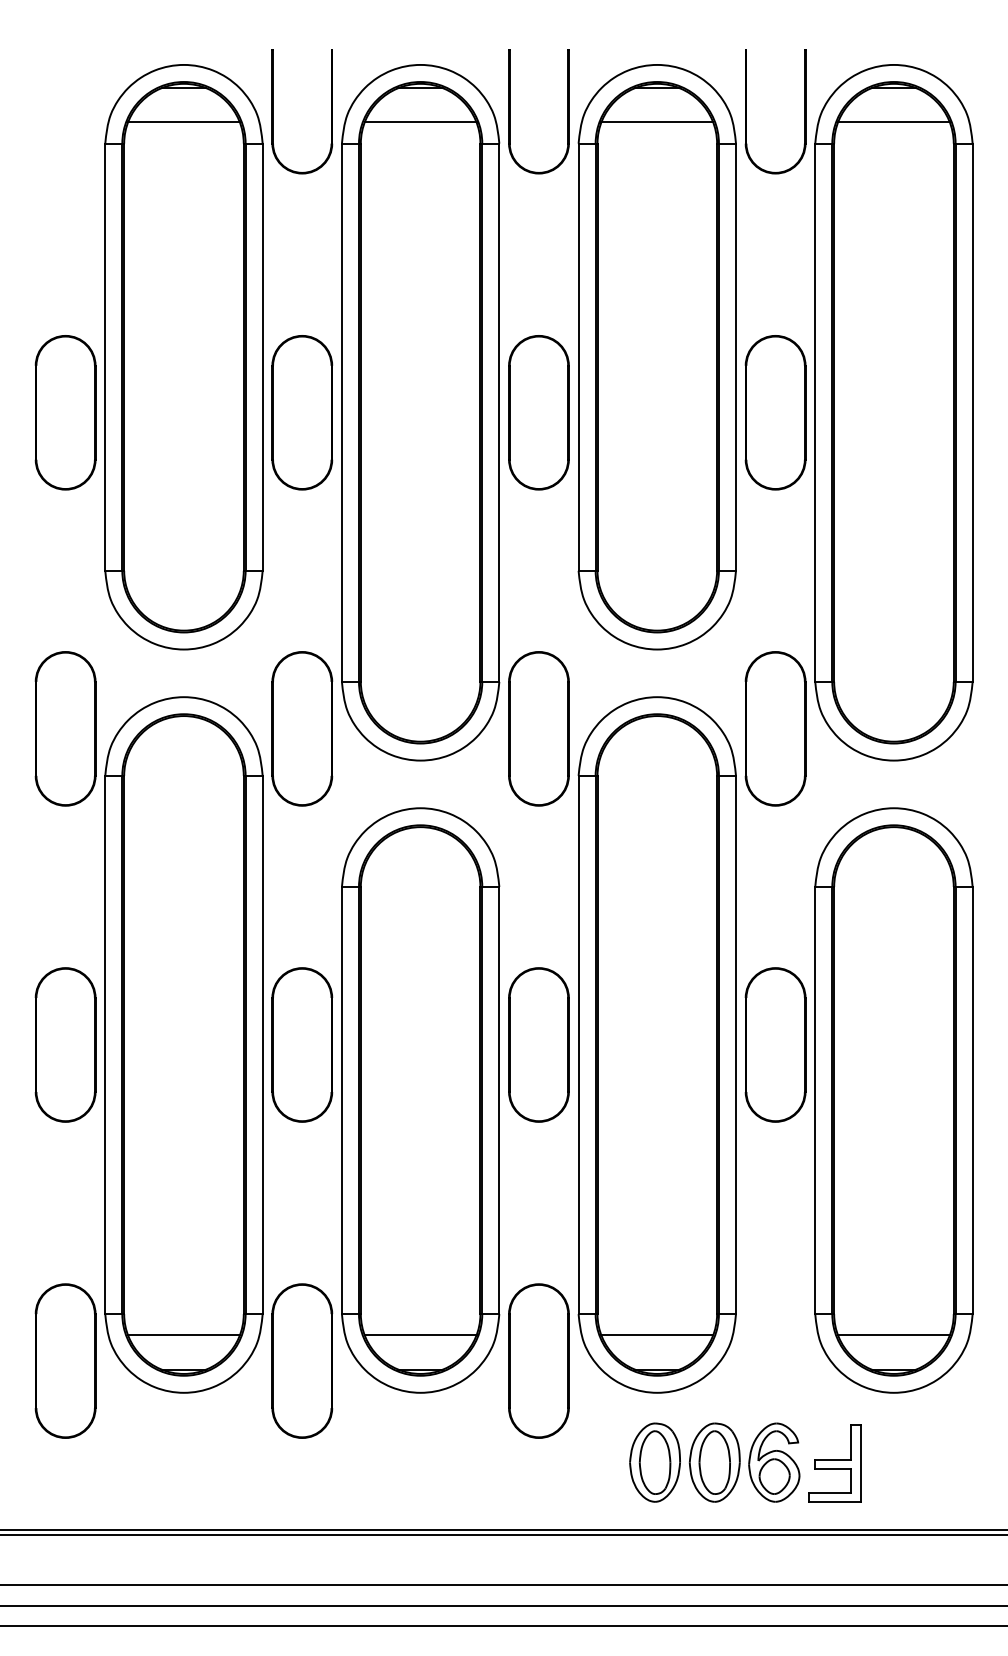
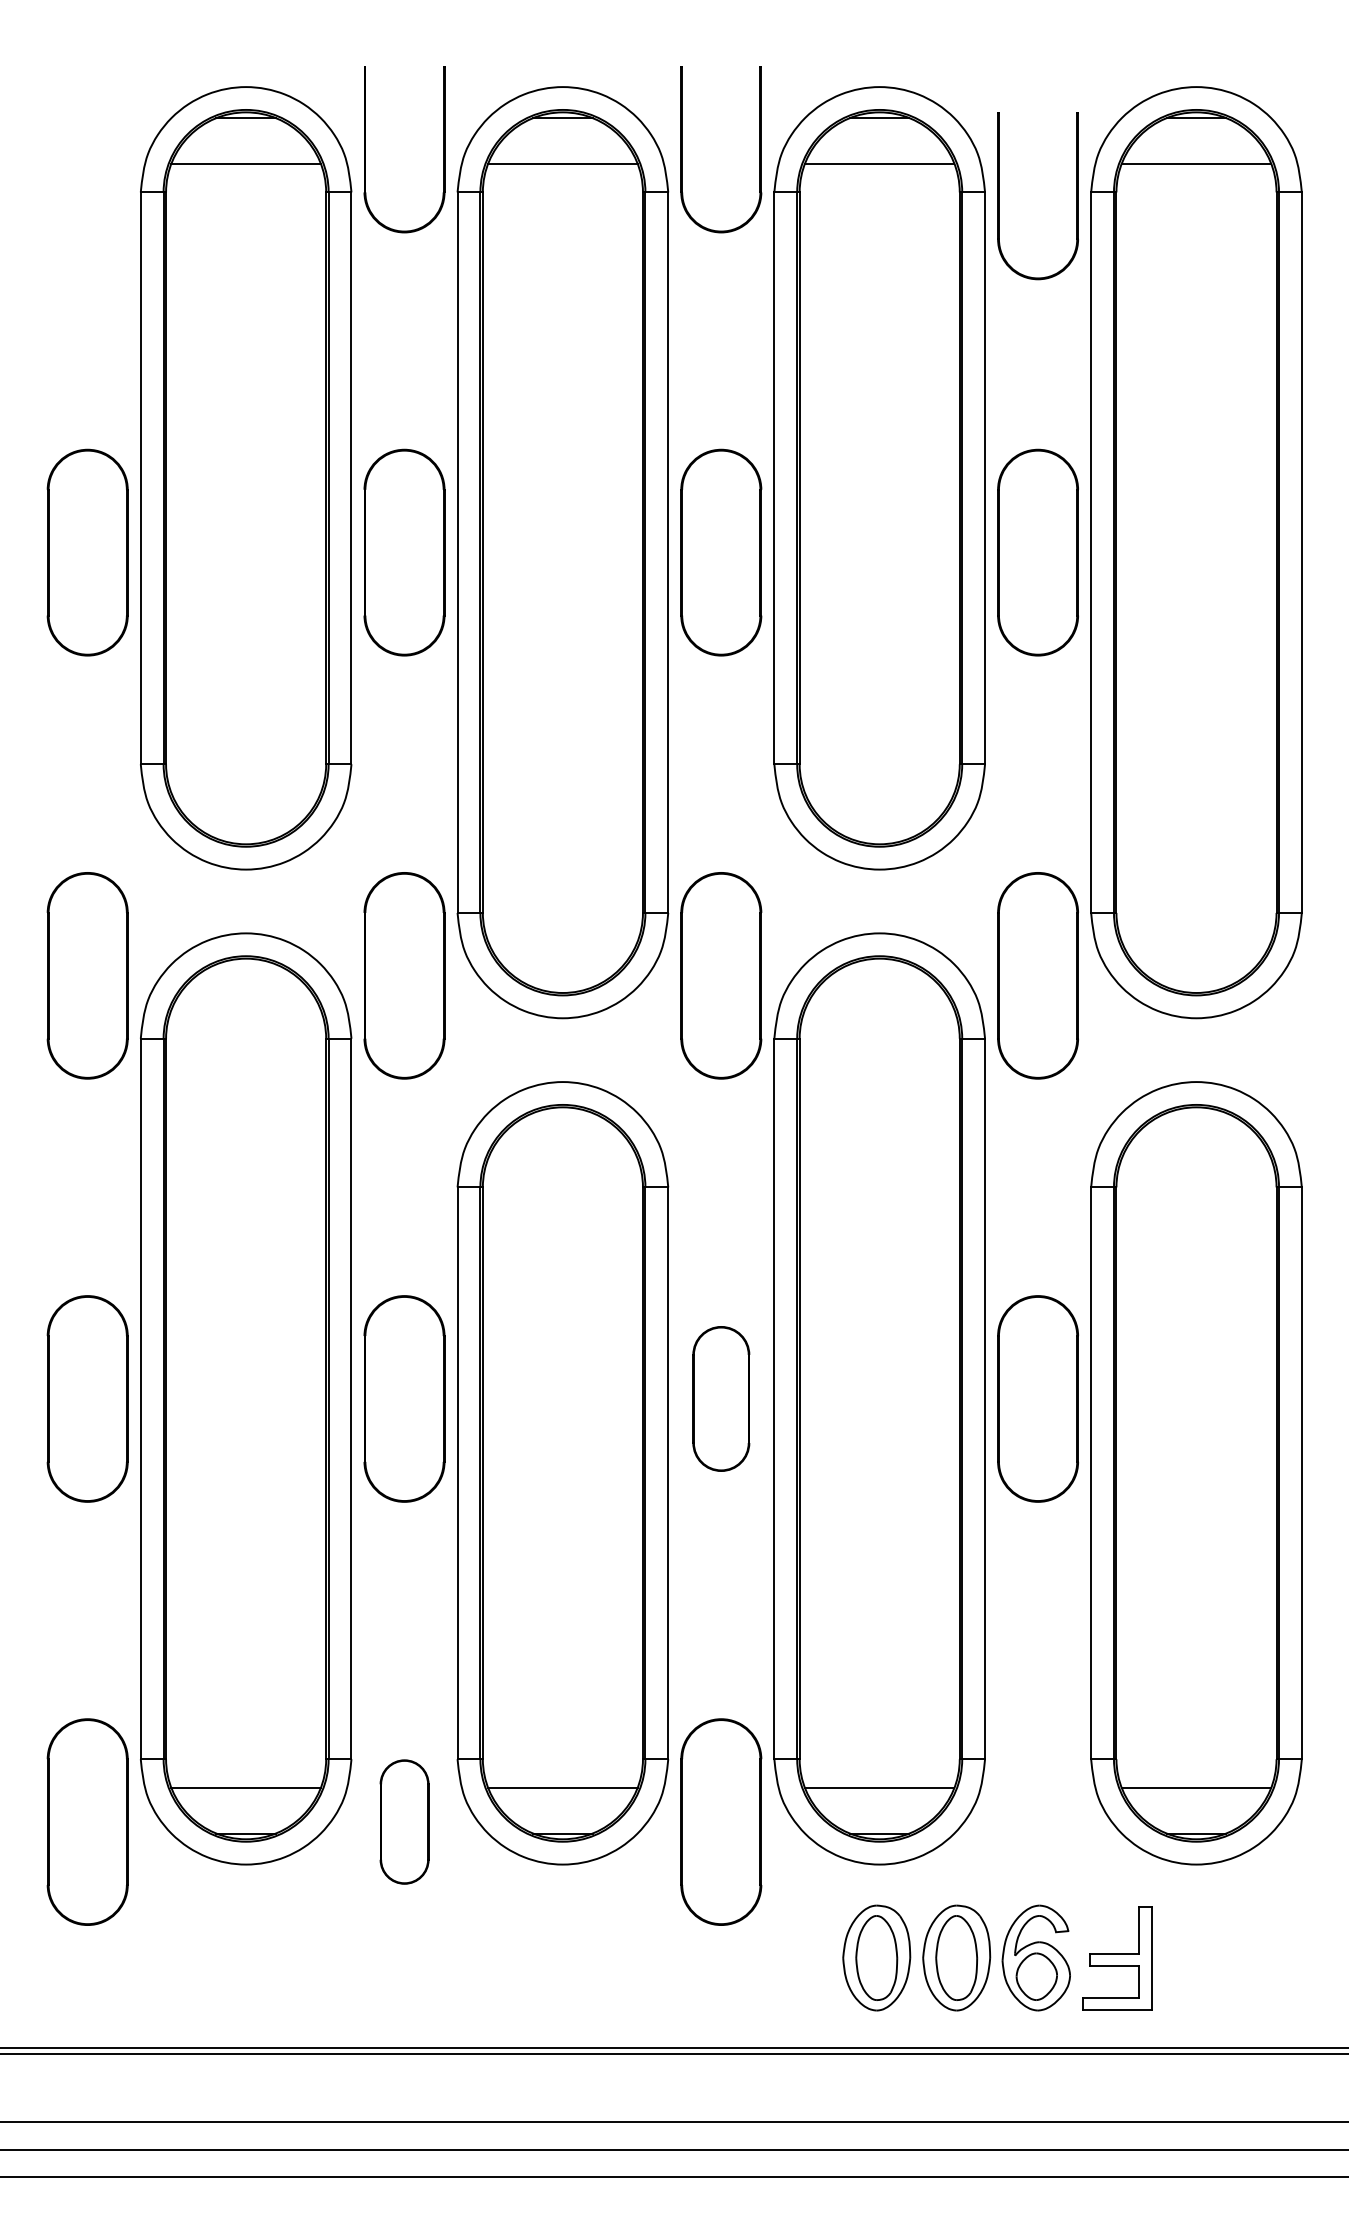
part: (746, 111) -> (999, 196), moved
part: (538, 1044) -> (720, 1398), size x0.7
part: (302, 1360) -> (404, 1821), size x0.6

